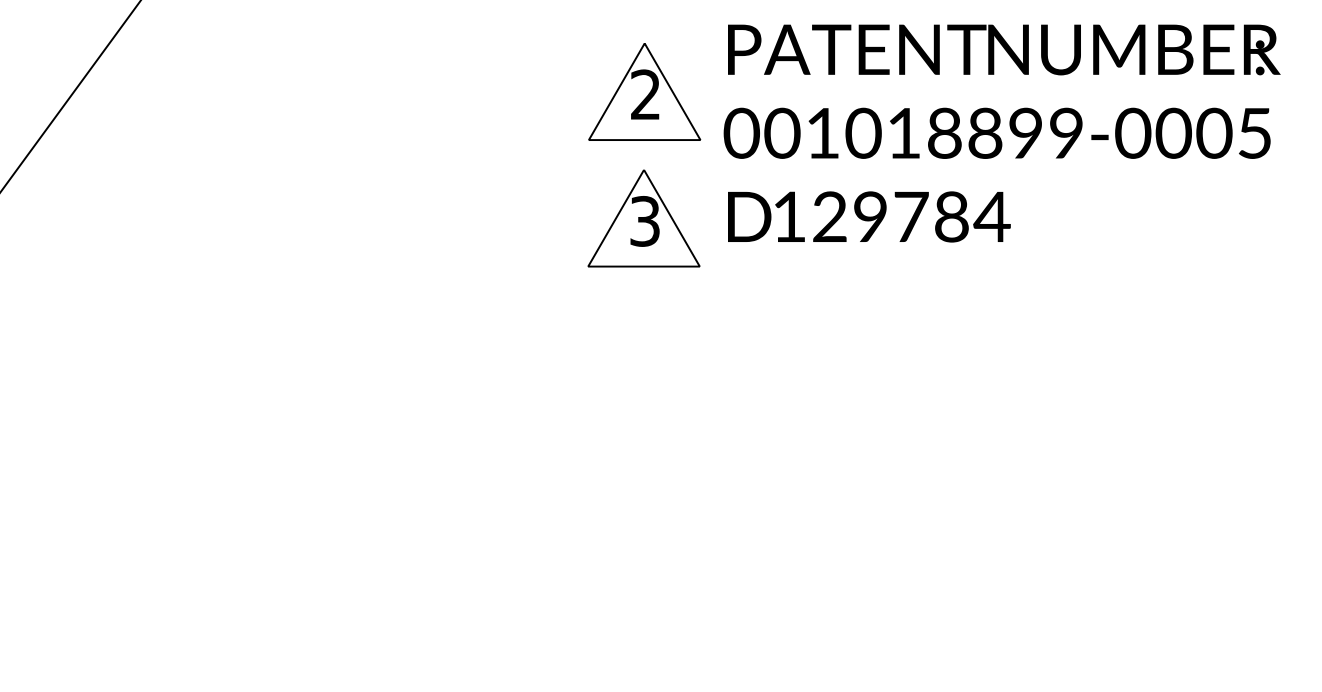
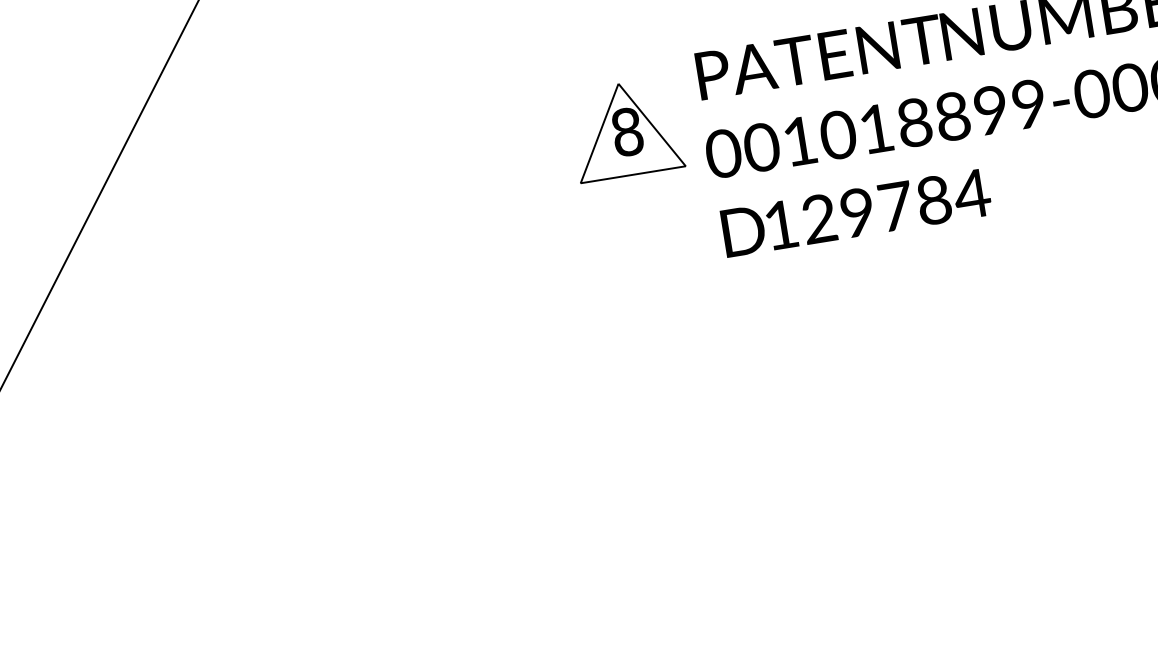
text: (645, 94) -> (627, 131), 2 -> 8
part: (643, 218) -> (644, 248), removed

